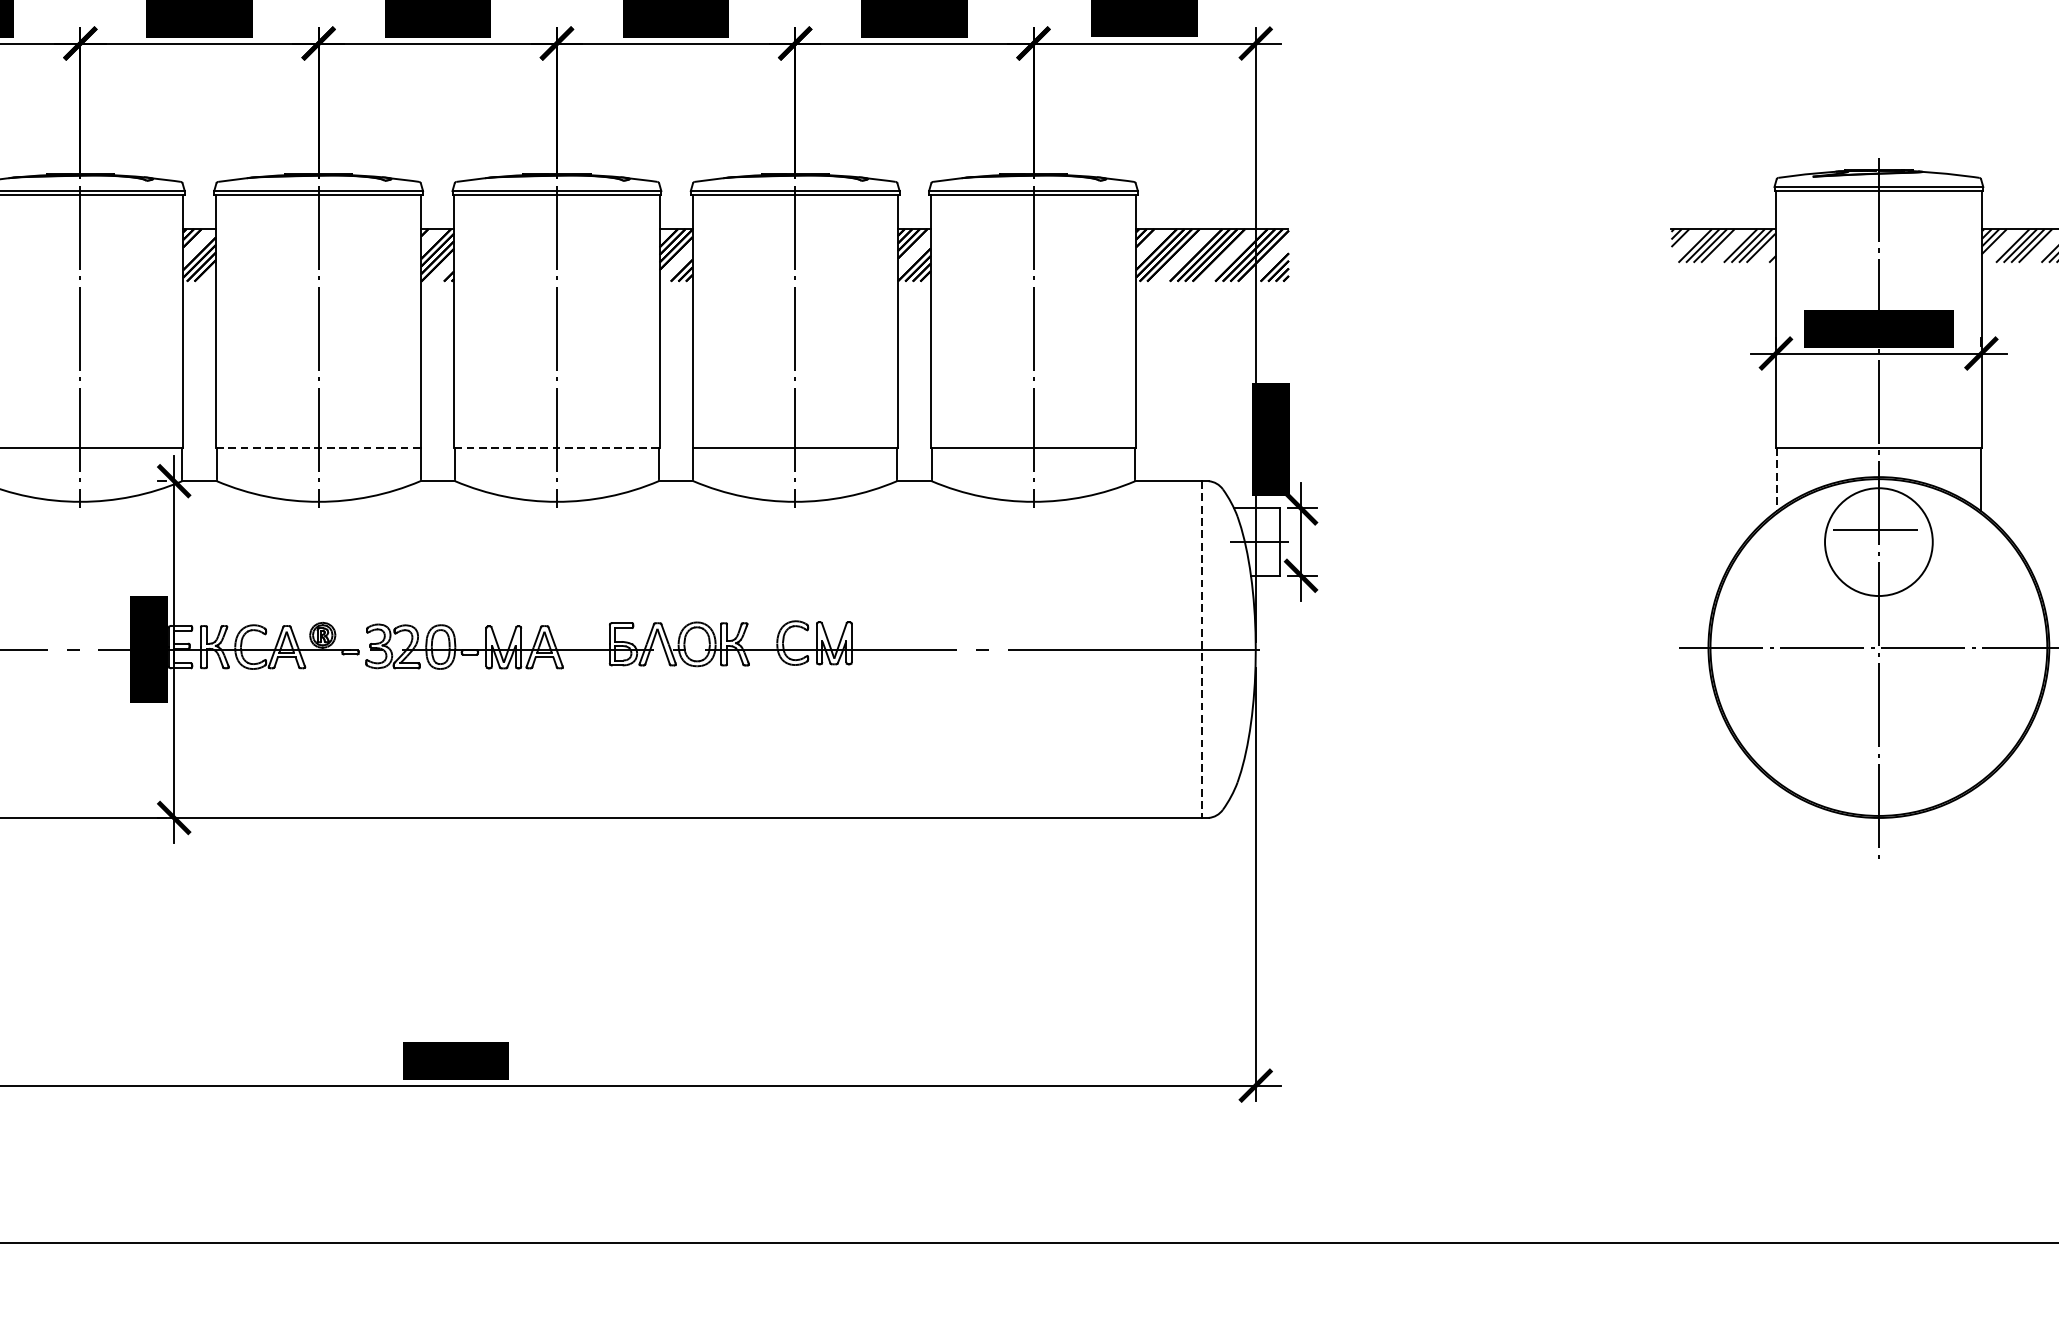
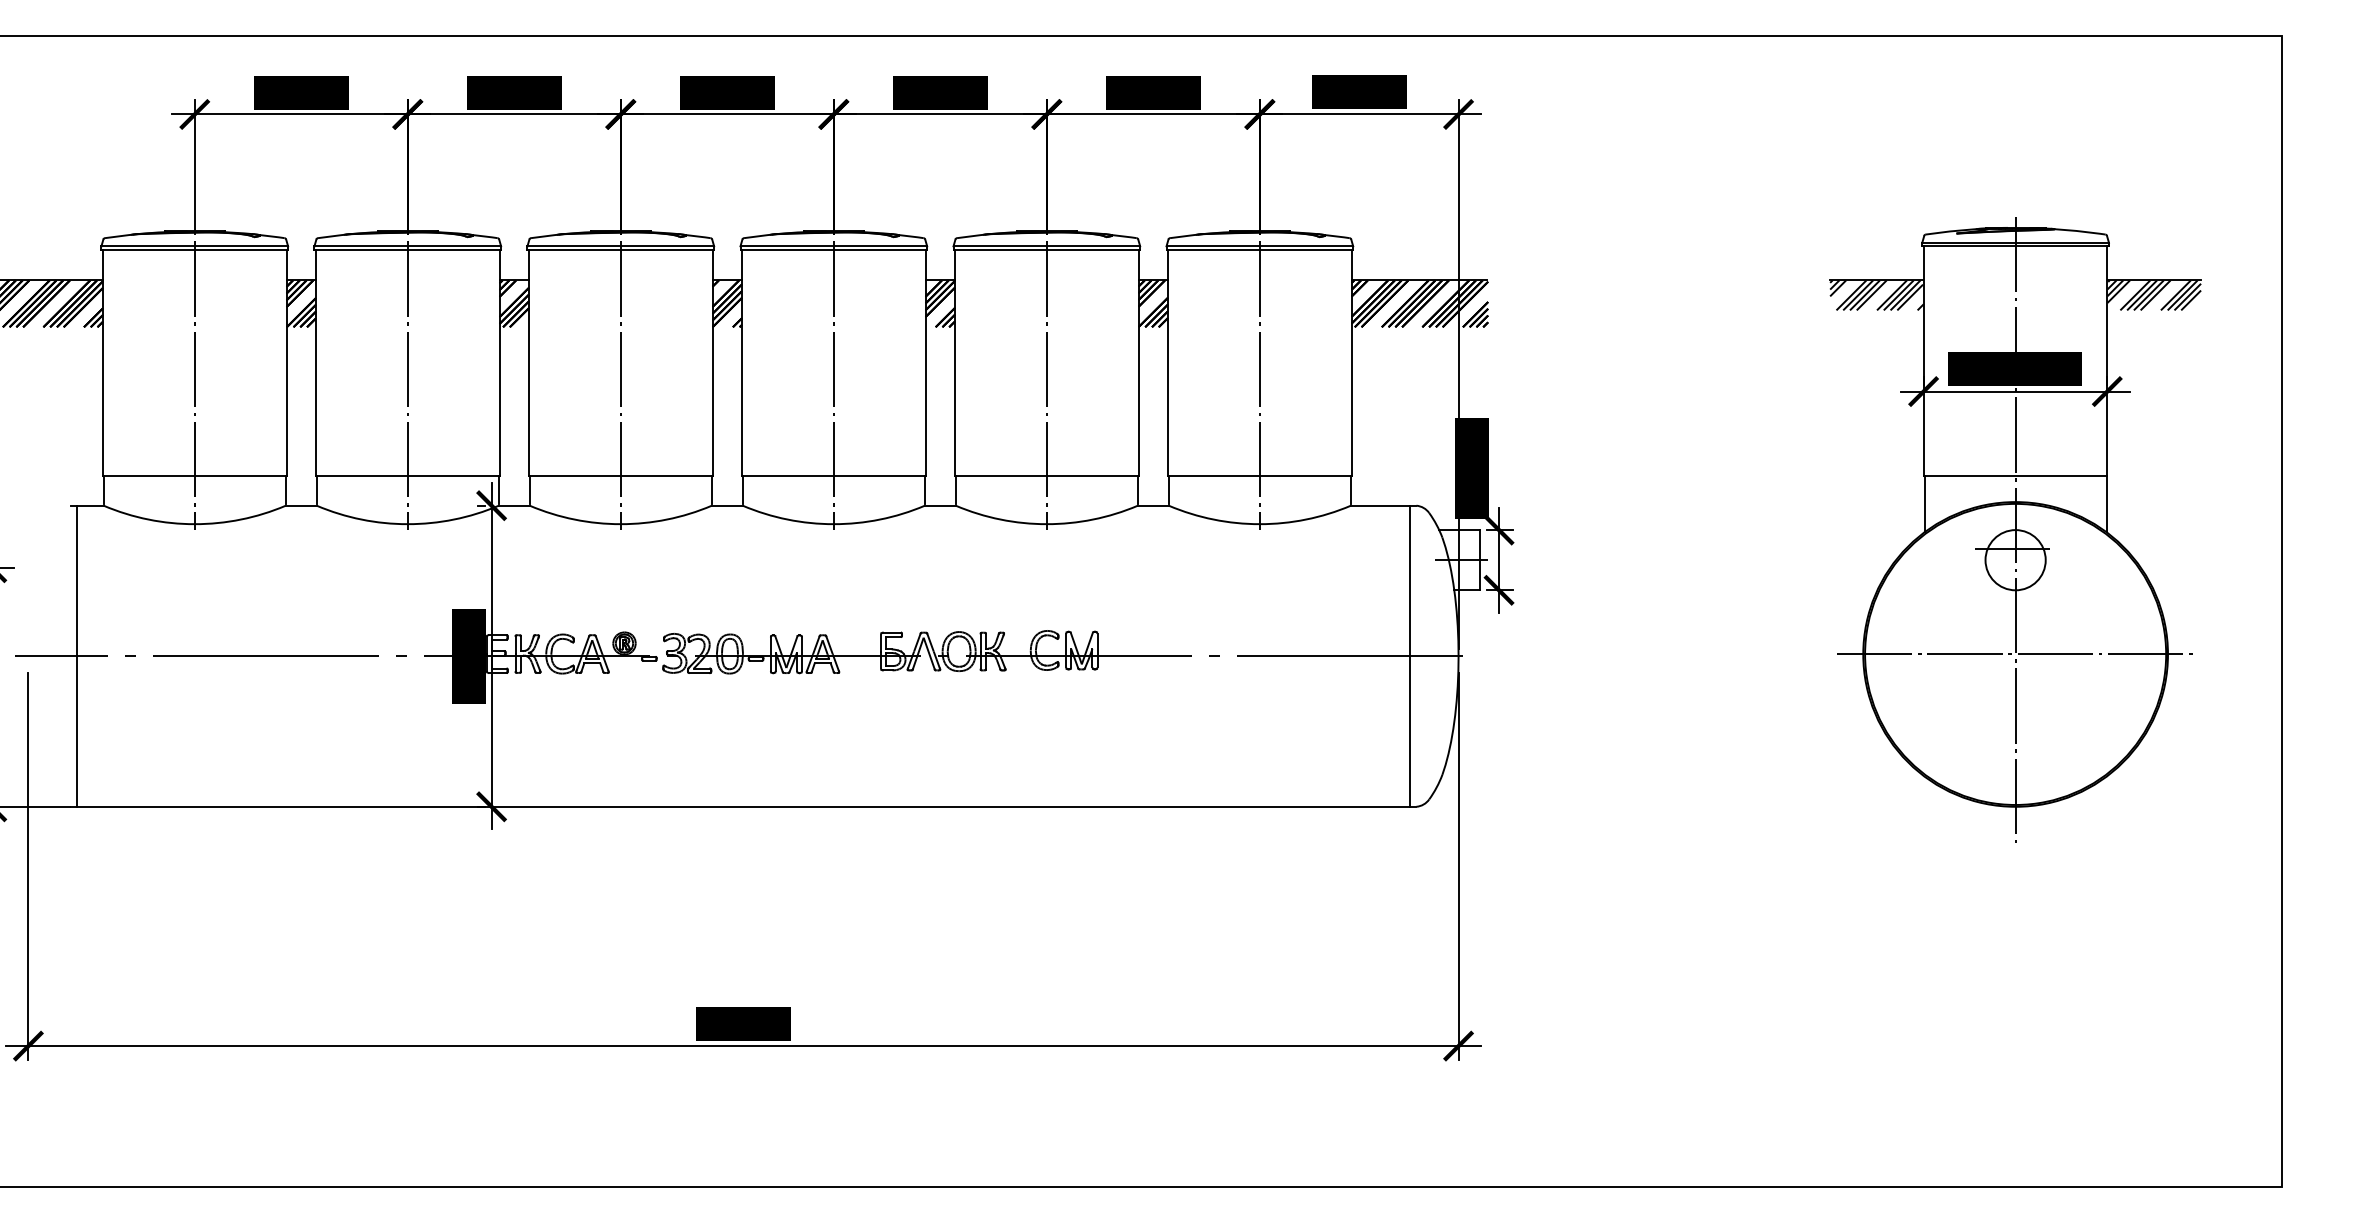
line: (318, 448) -> (620, 476), dashed -> solid
line: (556, 448) -> (833, 476), dashed -> solid
line: (1776, 479) -> (1924, 504), dashed -> solid
circle: (1878, 542) -> (2015, 560), size x0.62
line: (1201, 649) -> (1410, 656), dashed -> solid

